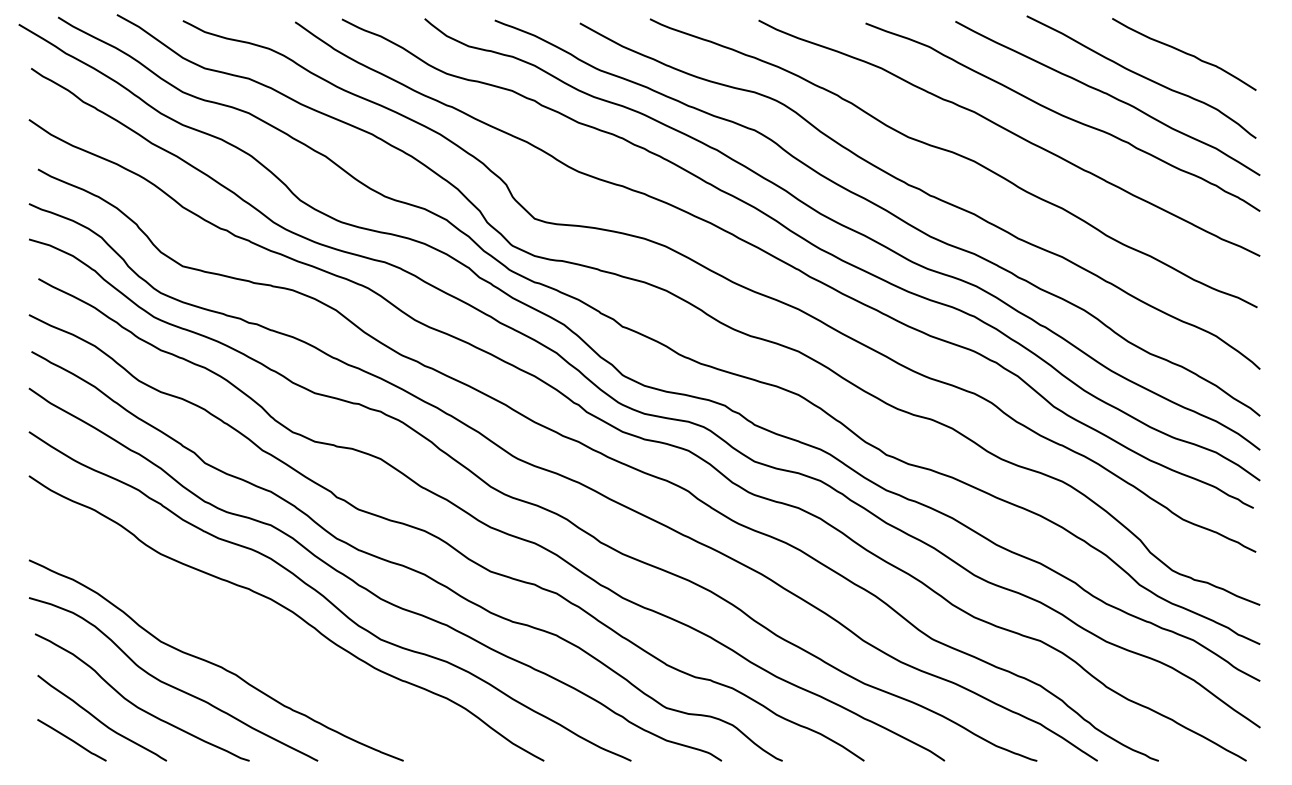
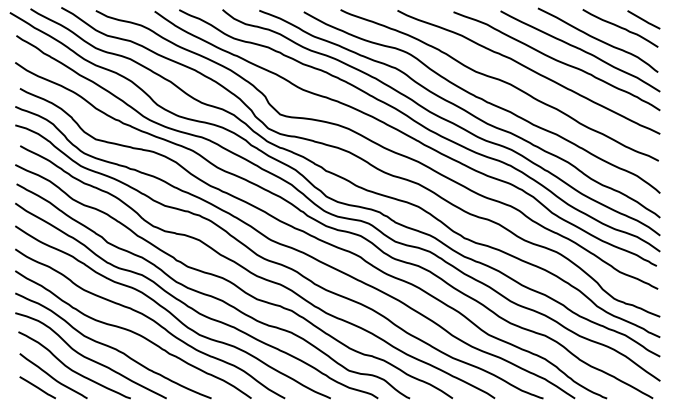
line: (1228, 37) -> (643, 19), added
curve: (254, 636) -> (133, 333), added

